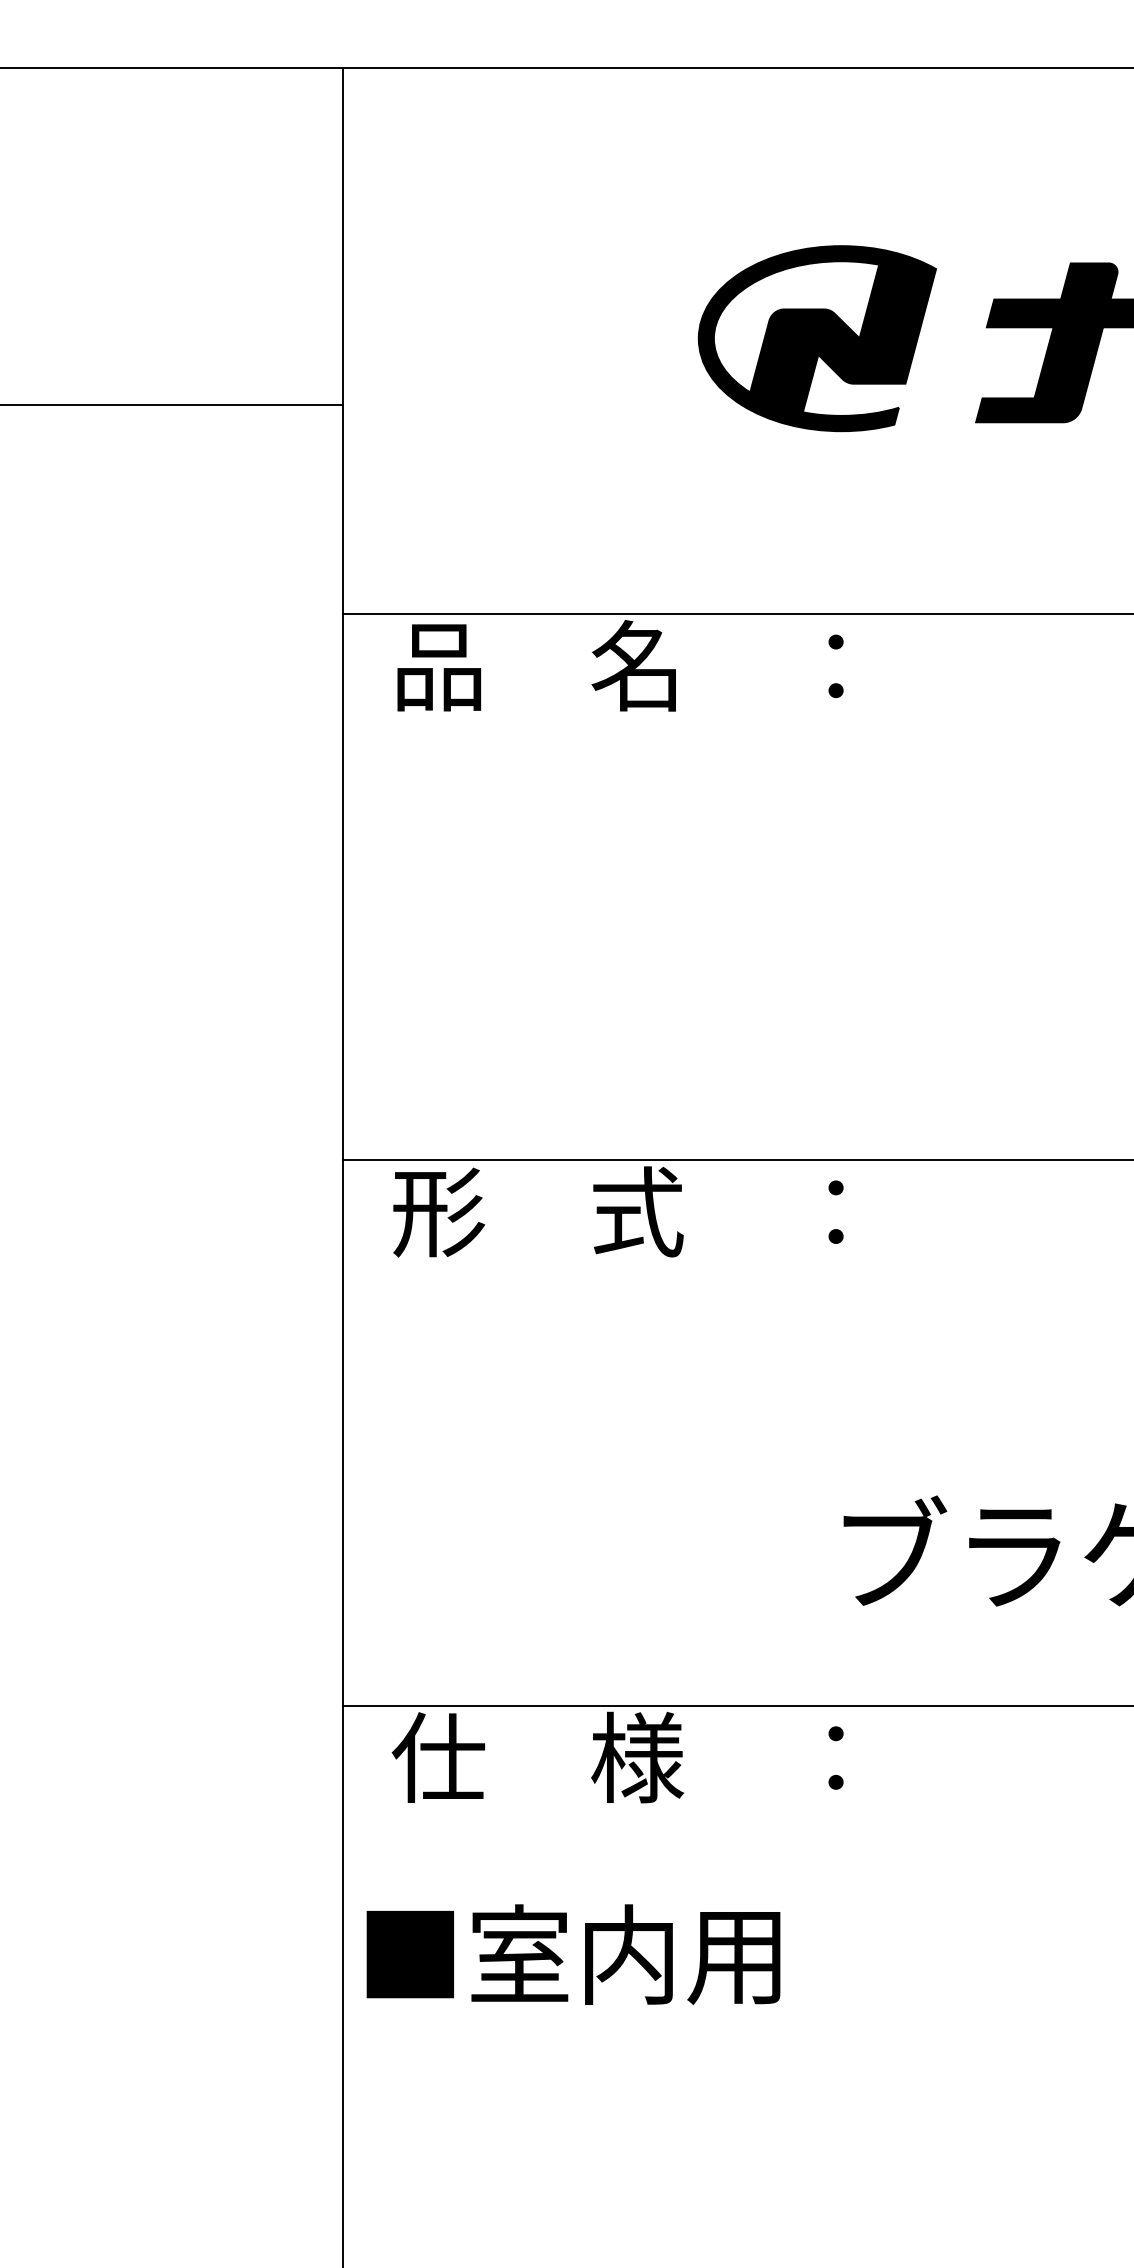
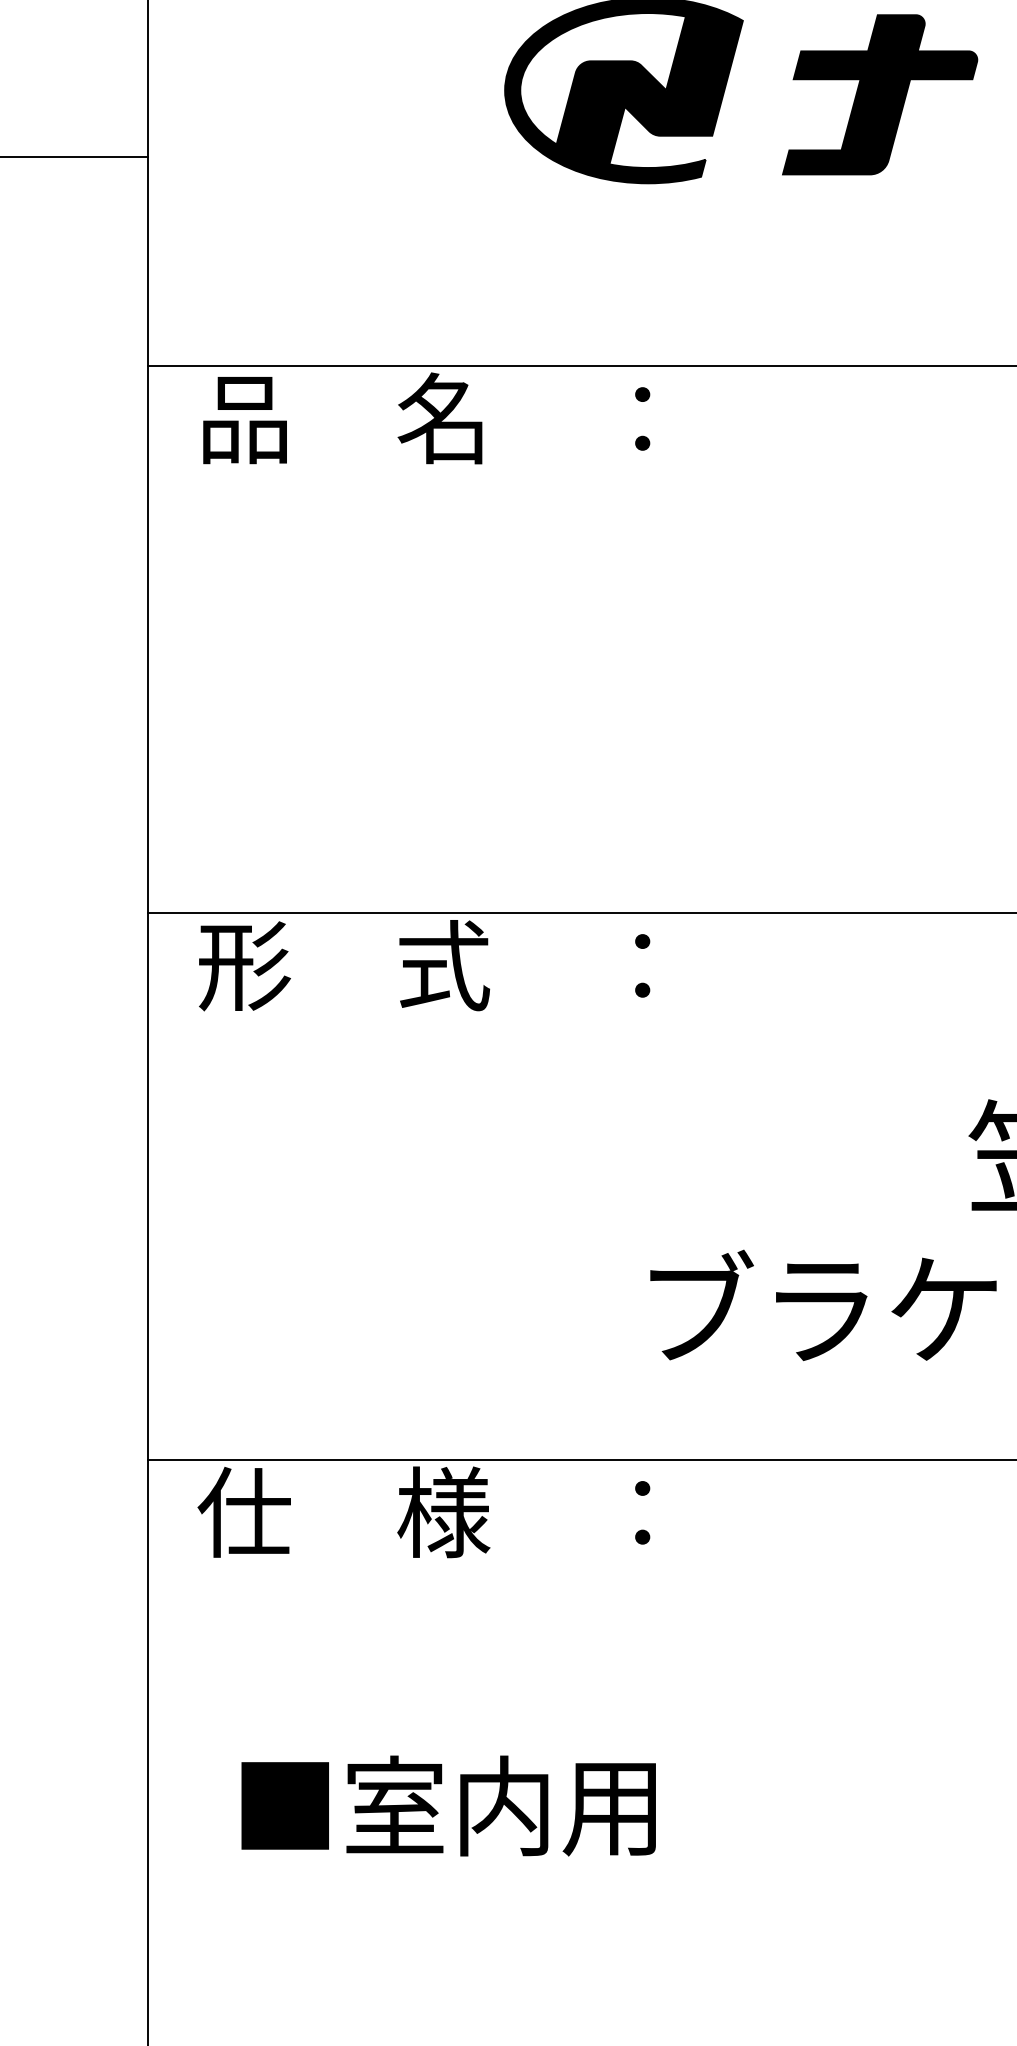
text: (573, 1954) -> (448, 1805), moved

